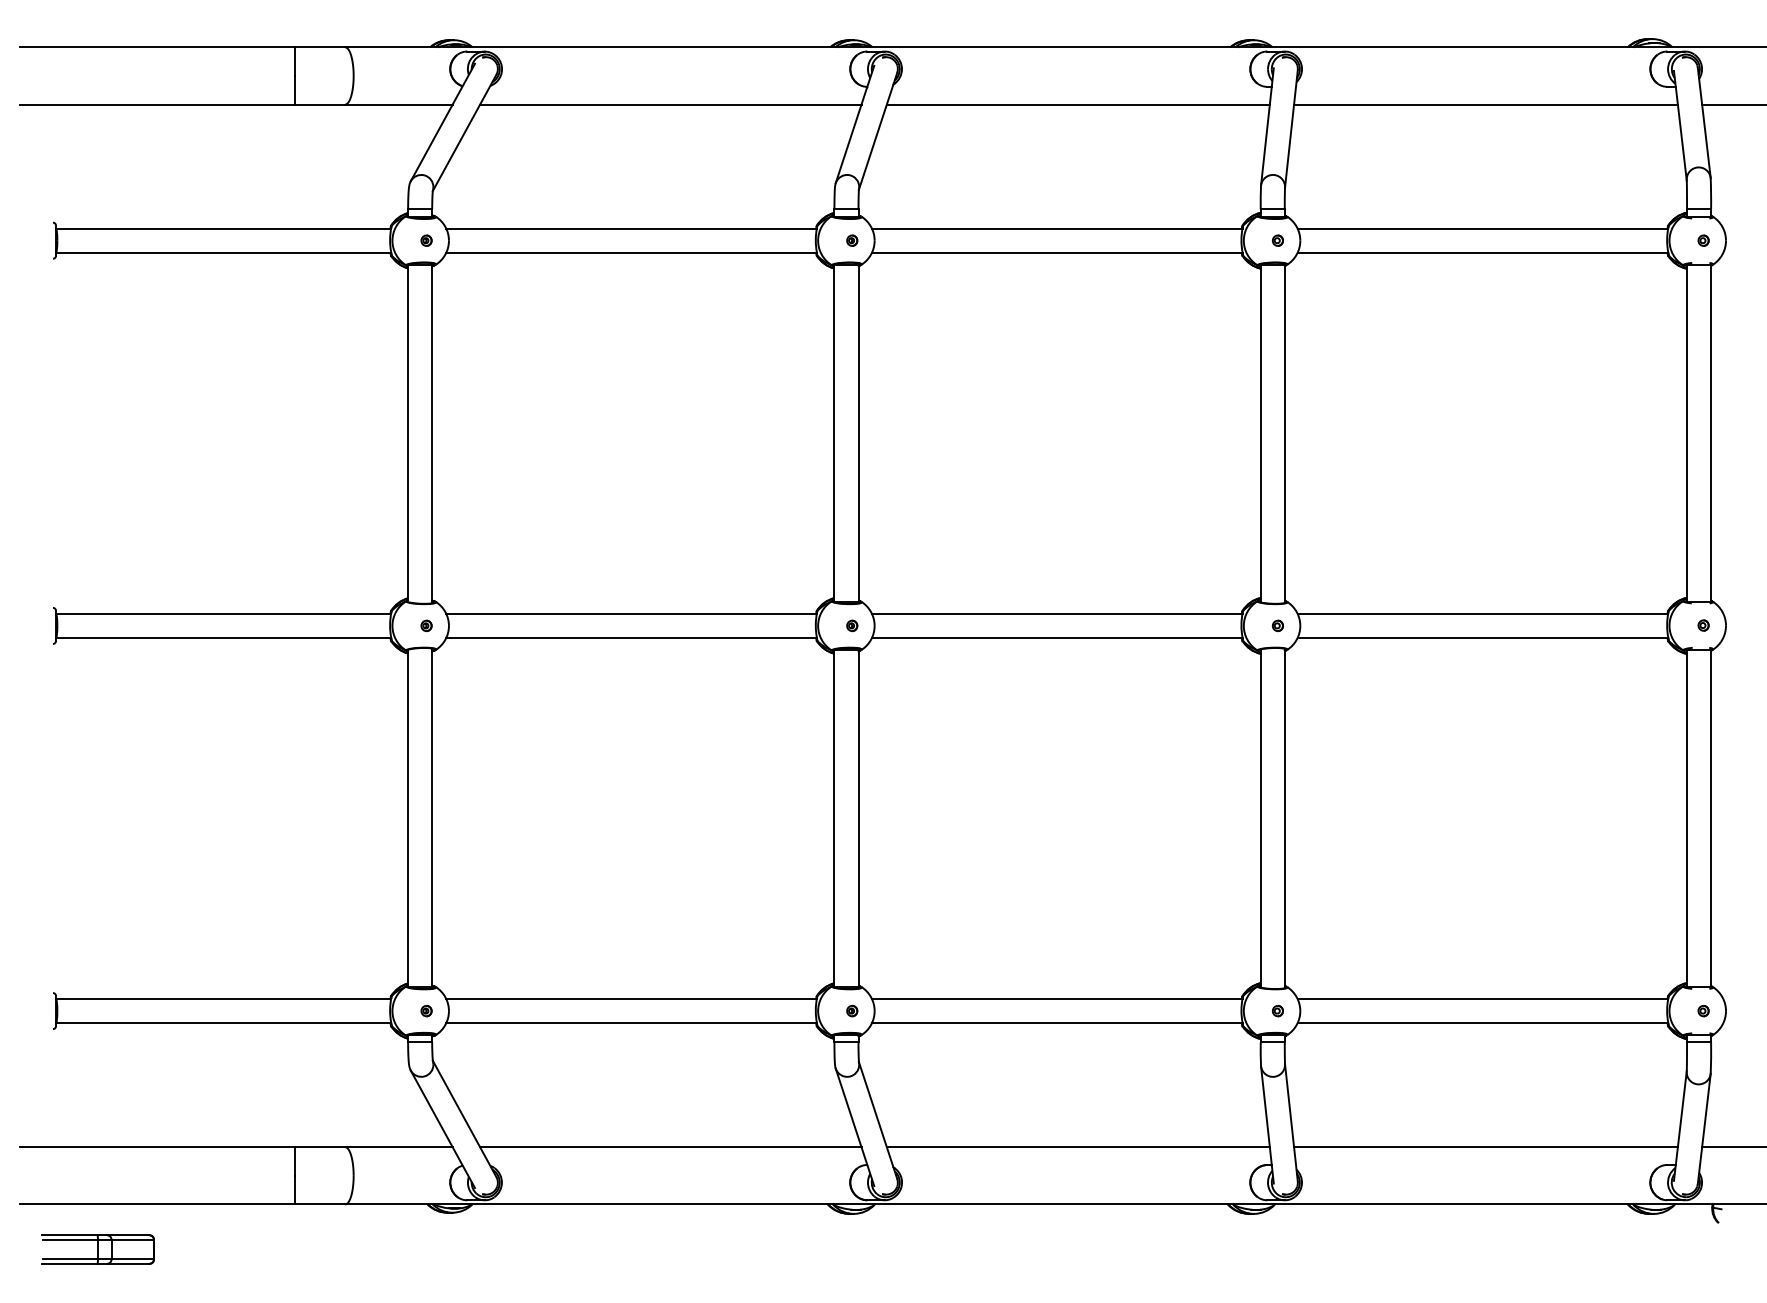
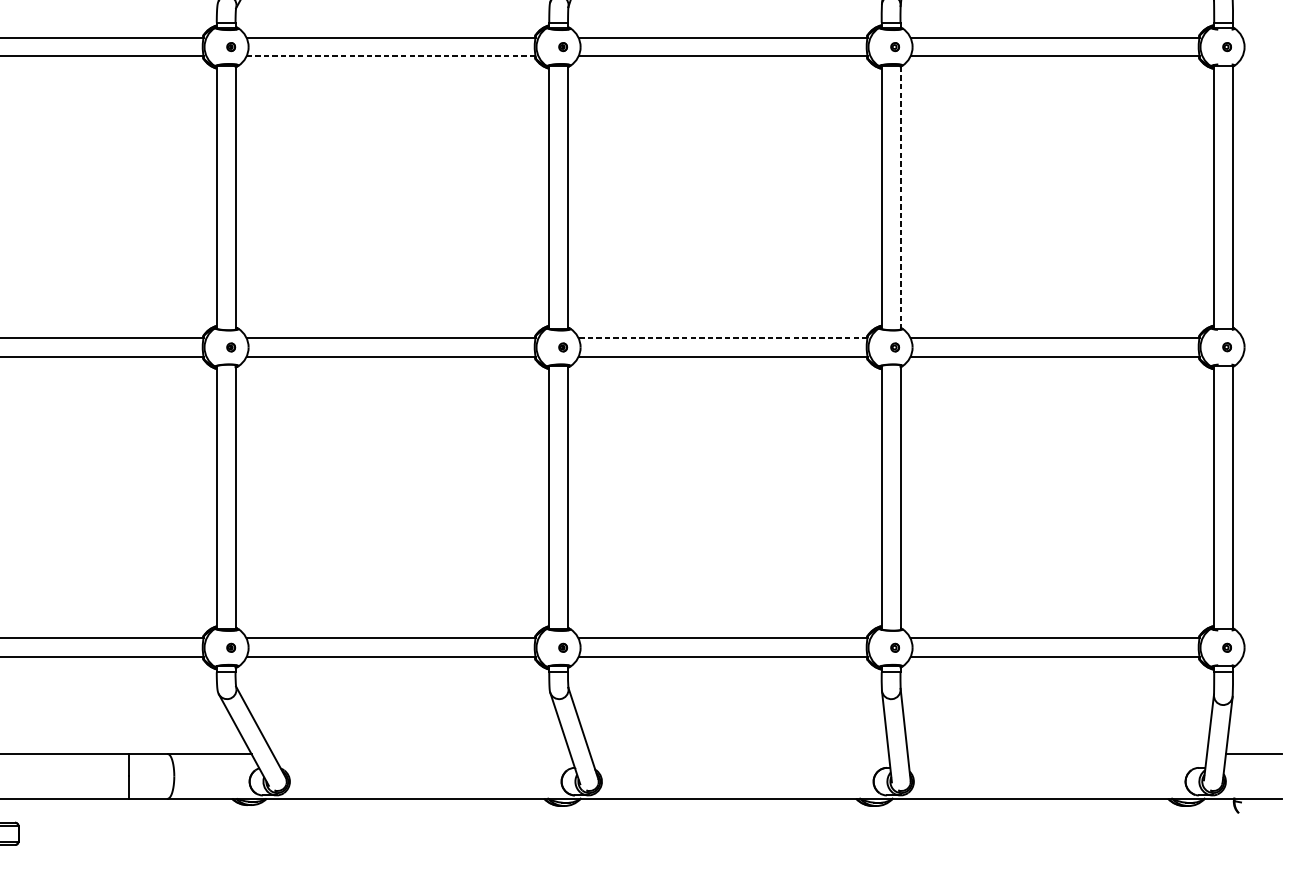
line: (632, 252) -> (391, 56), solid -> dashed
line: (1284, 433) -> (900, 197), solid -> dashed
line: (1056, 613) -> (722, 337), solid -> dashed
line: (670, 1147) -> (421, 754), removed
line: (1077, 1147) -> (738, 754), removed
line: (1485, 1147) -> (1057, 754), removed

